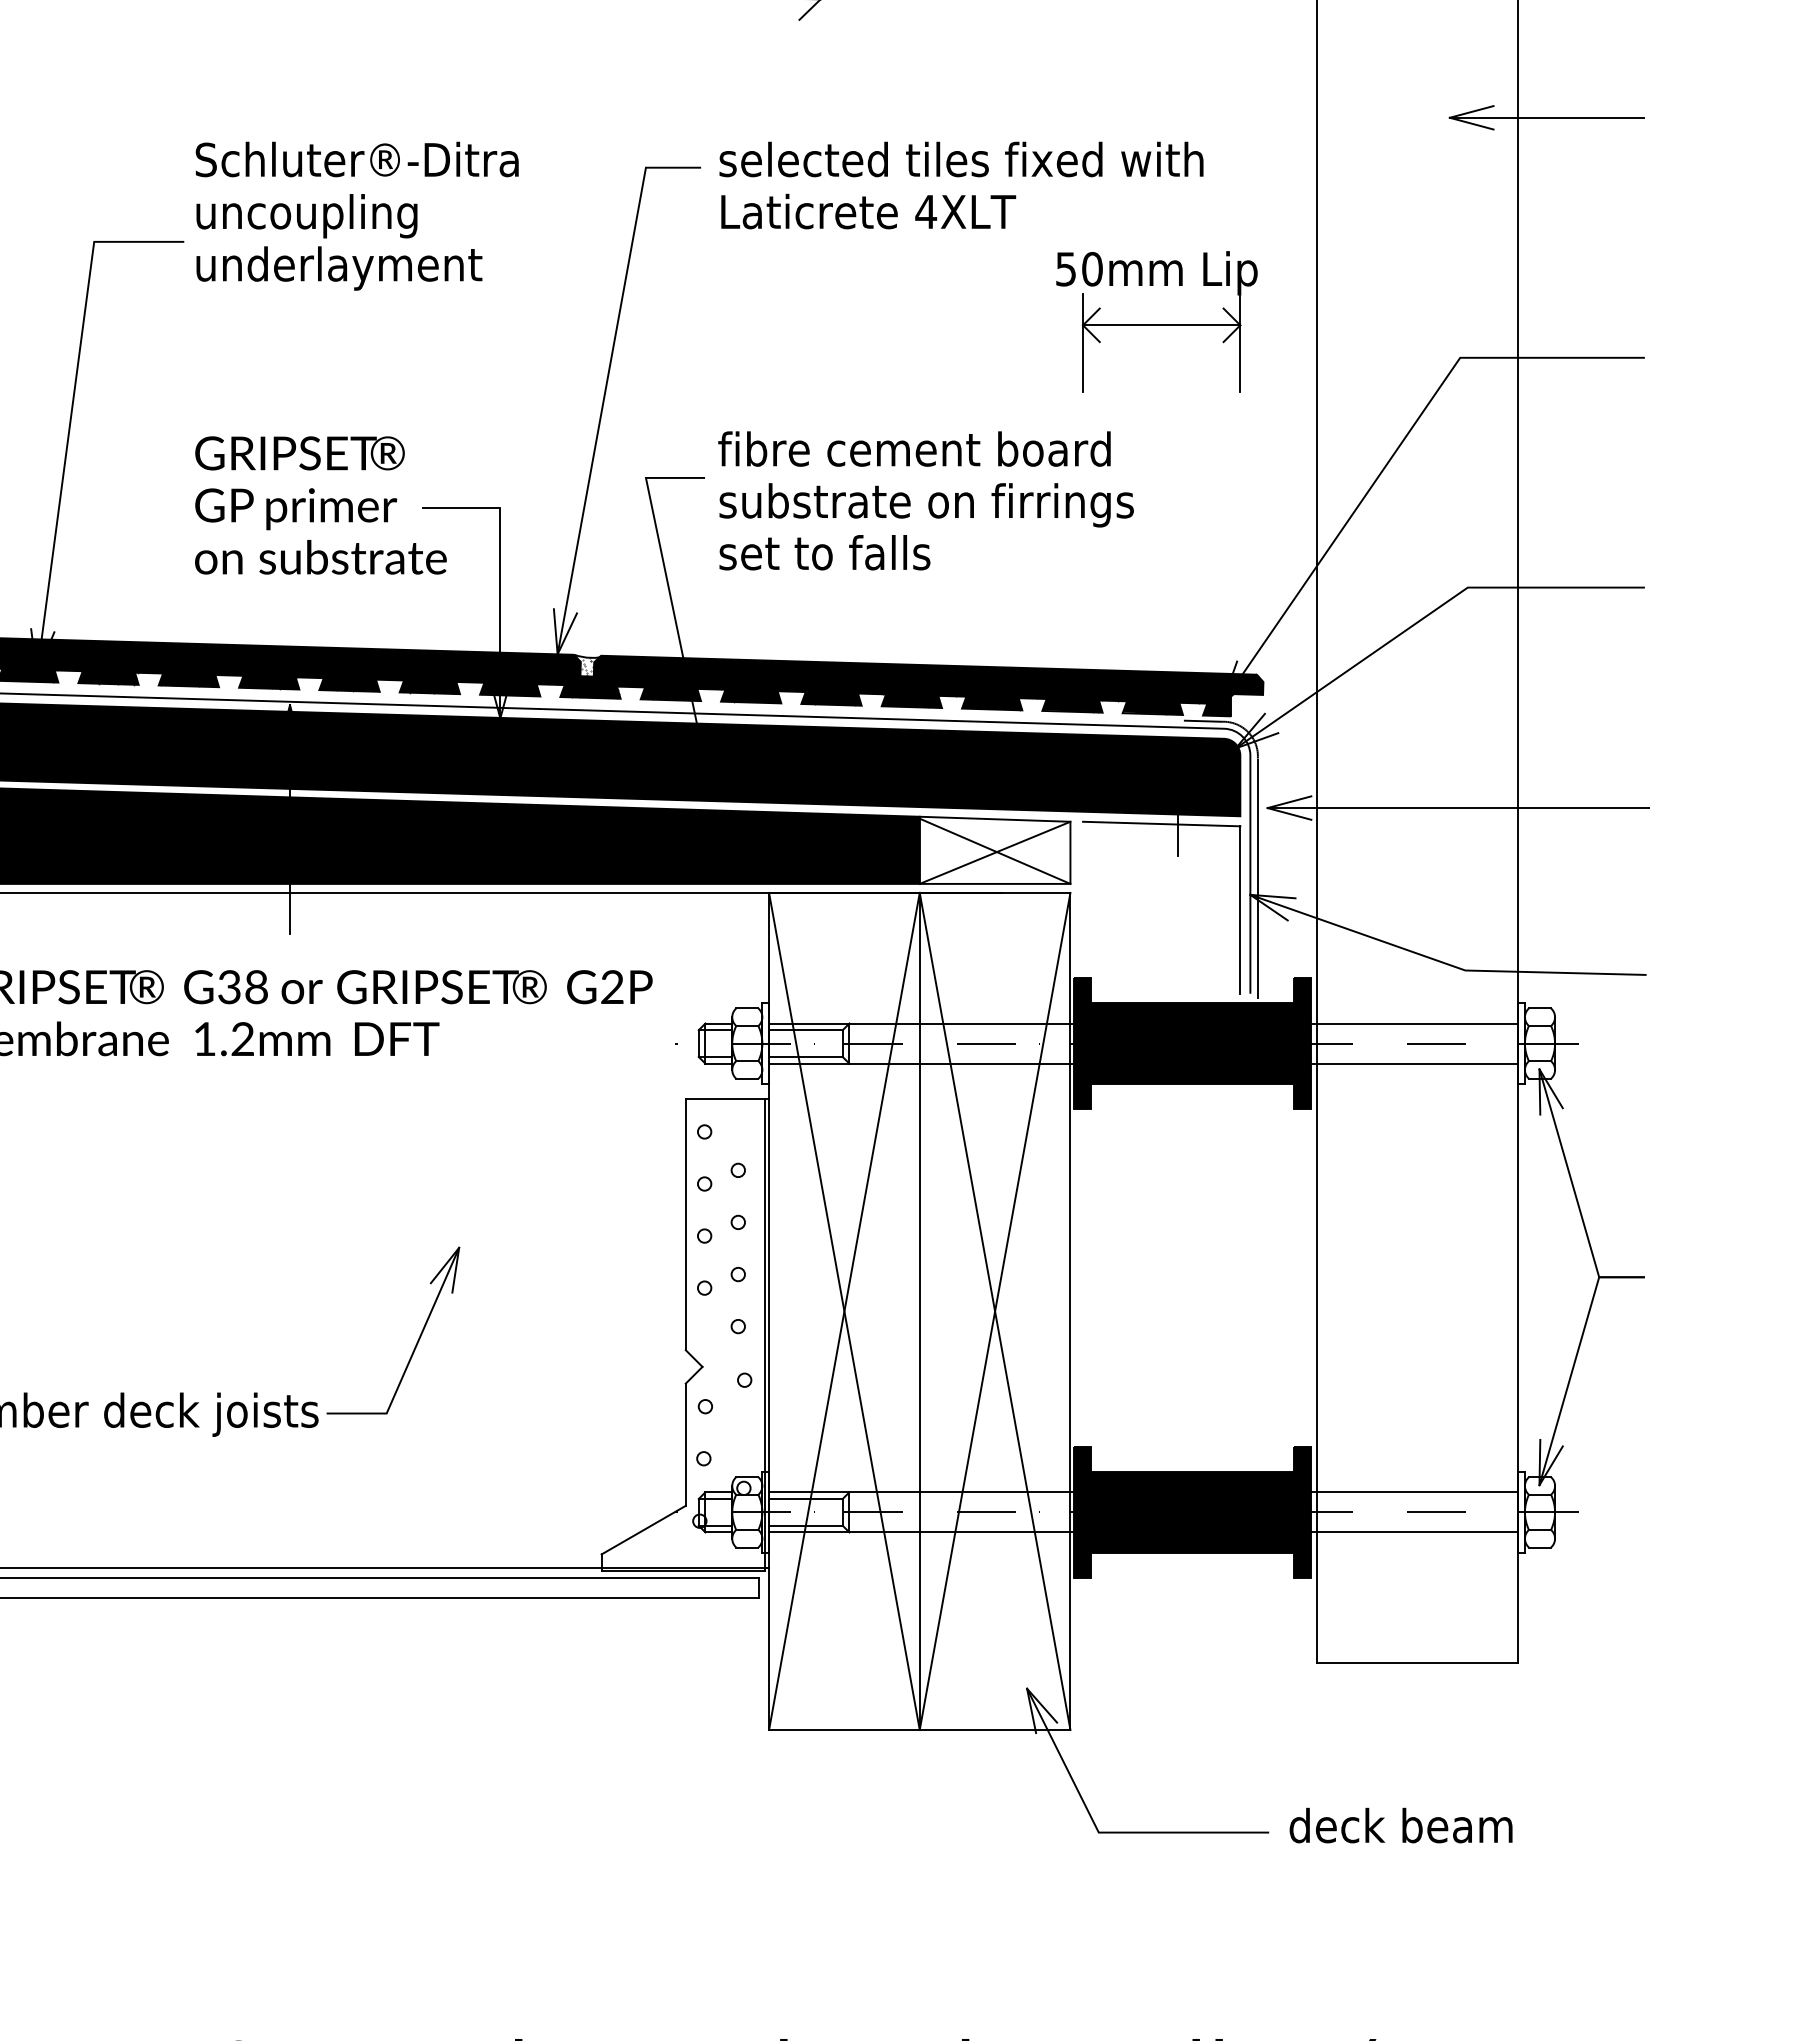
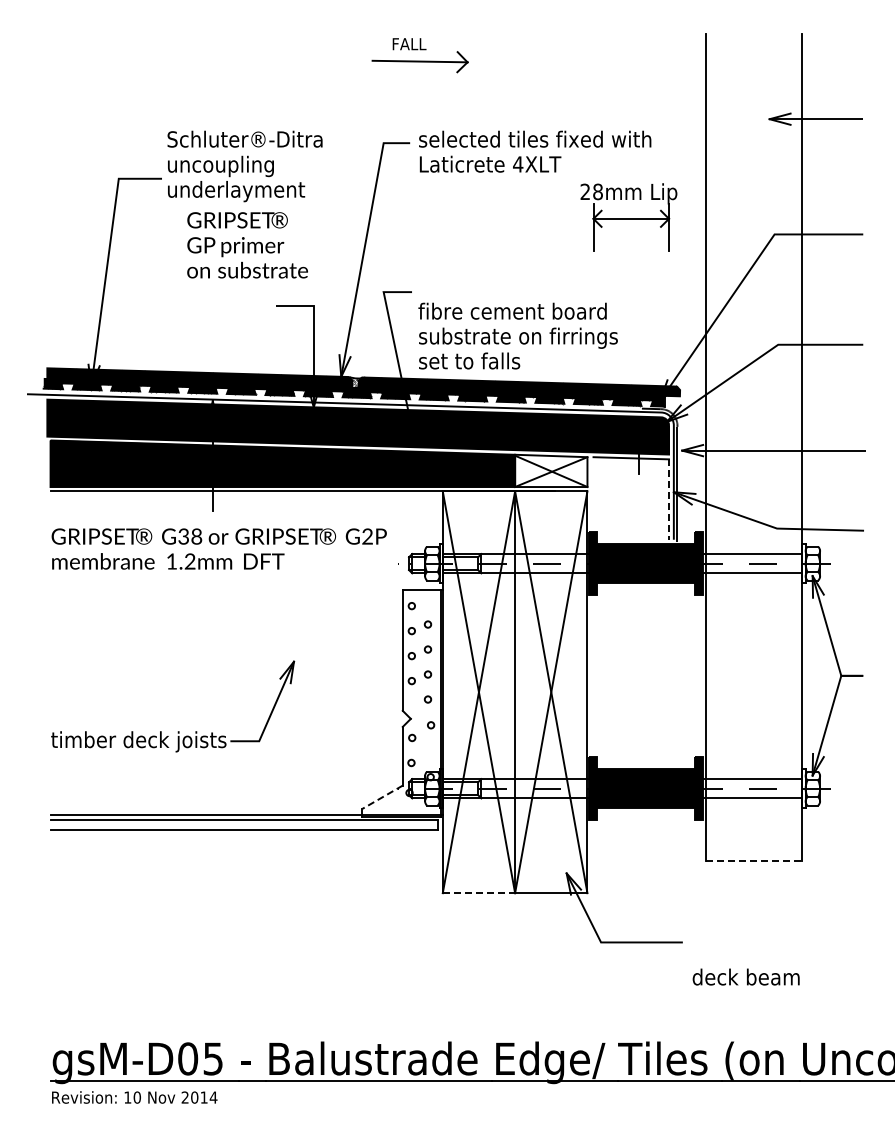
text: (1078, 268) -> (591, 191), 50mm -> 28mm
text: (924, 499) -> (517, 335), moved
text: (320, 505) -> (247, 245), moved
line: (1241, 911) -> (669, 500), solid -> dashed
line: (643, 1530) -> (382, 797), solid -> dashed
line: (1418, 1663) -> (754, 861), solid -> dashed
line: (845, 1730) -> (479, 893), solid -> dashed
text: (1399, 1824) -> (745, 976), moved

